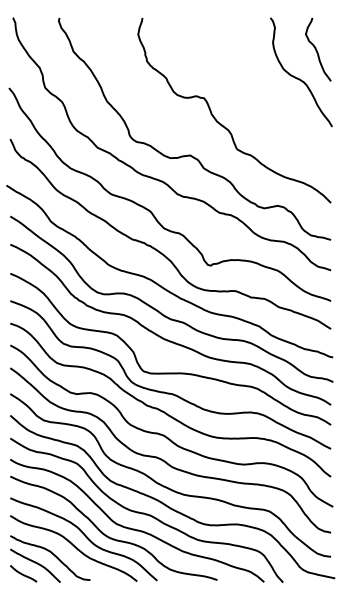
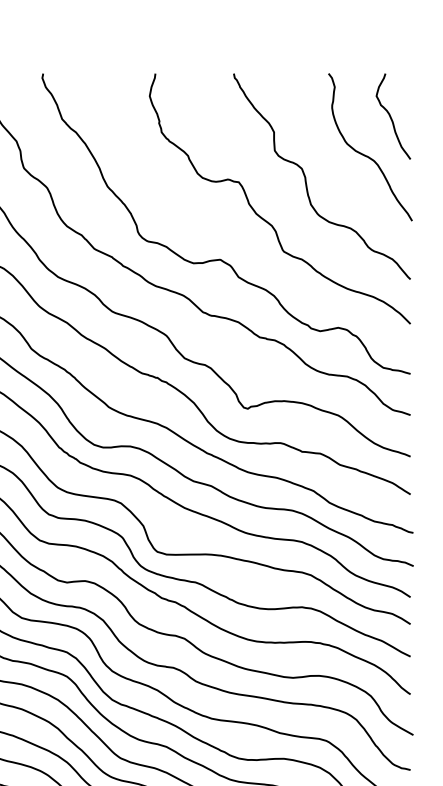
curve: (254, 94) -> (307, 177), added

